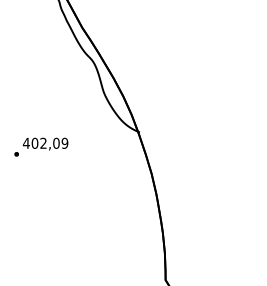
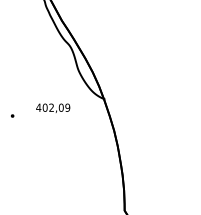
text: (45, 143) -> (53, 107), moved

